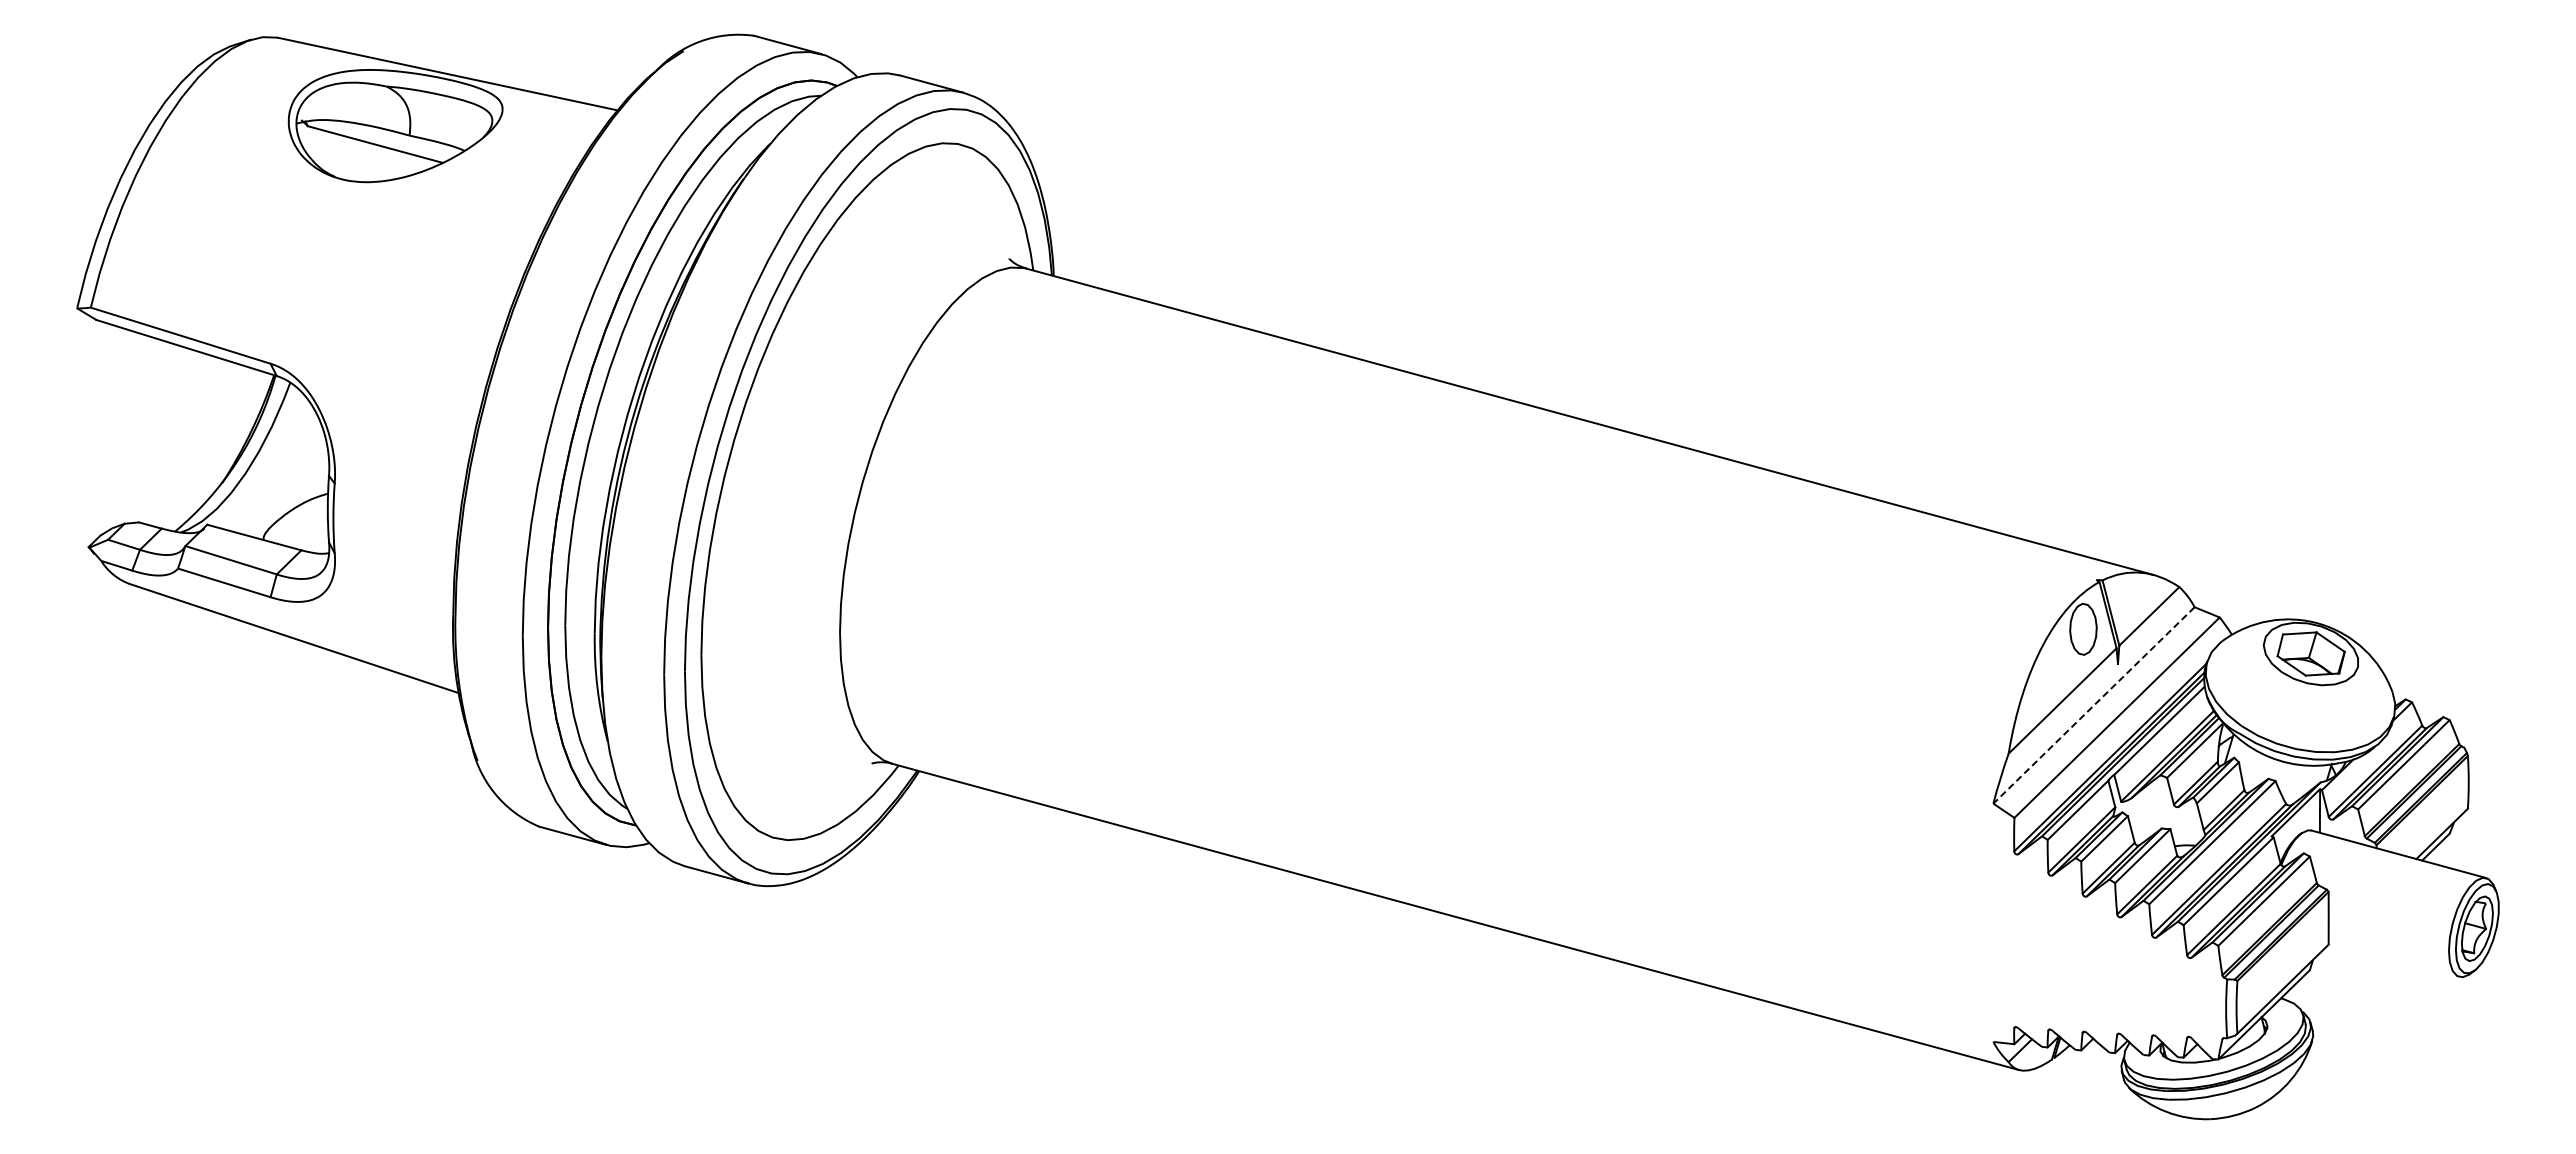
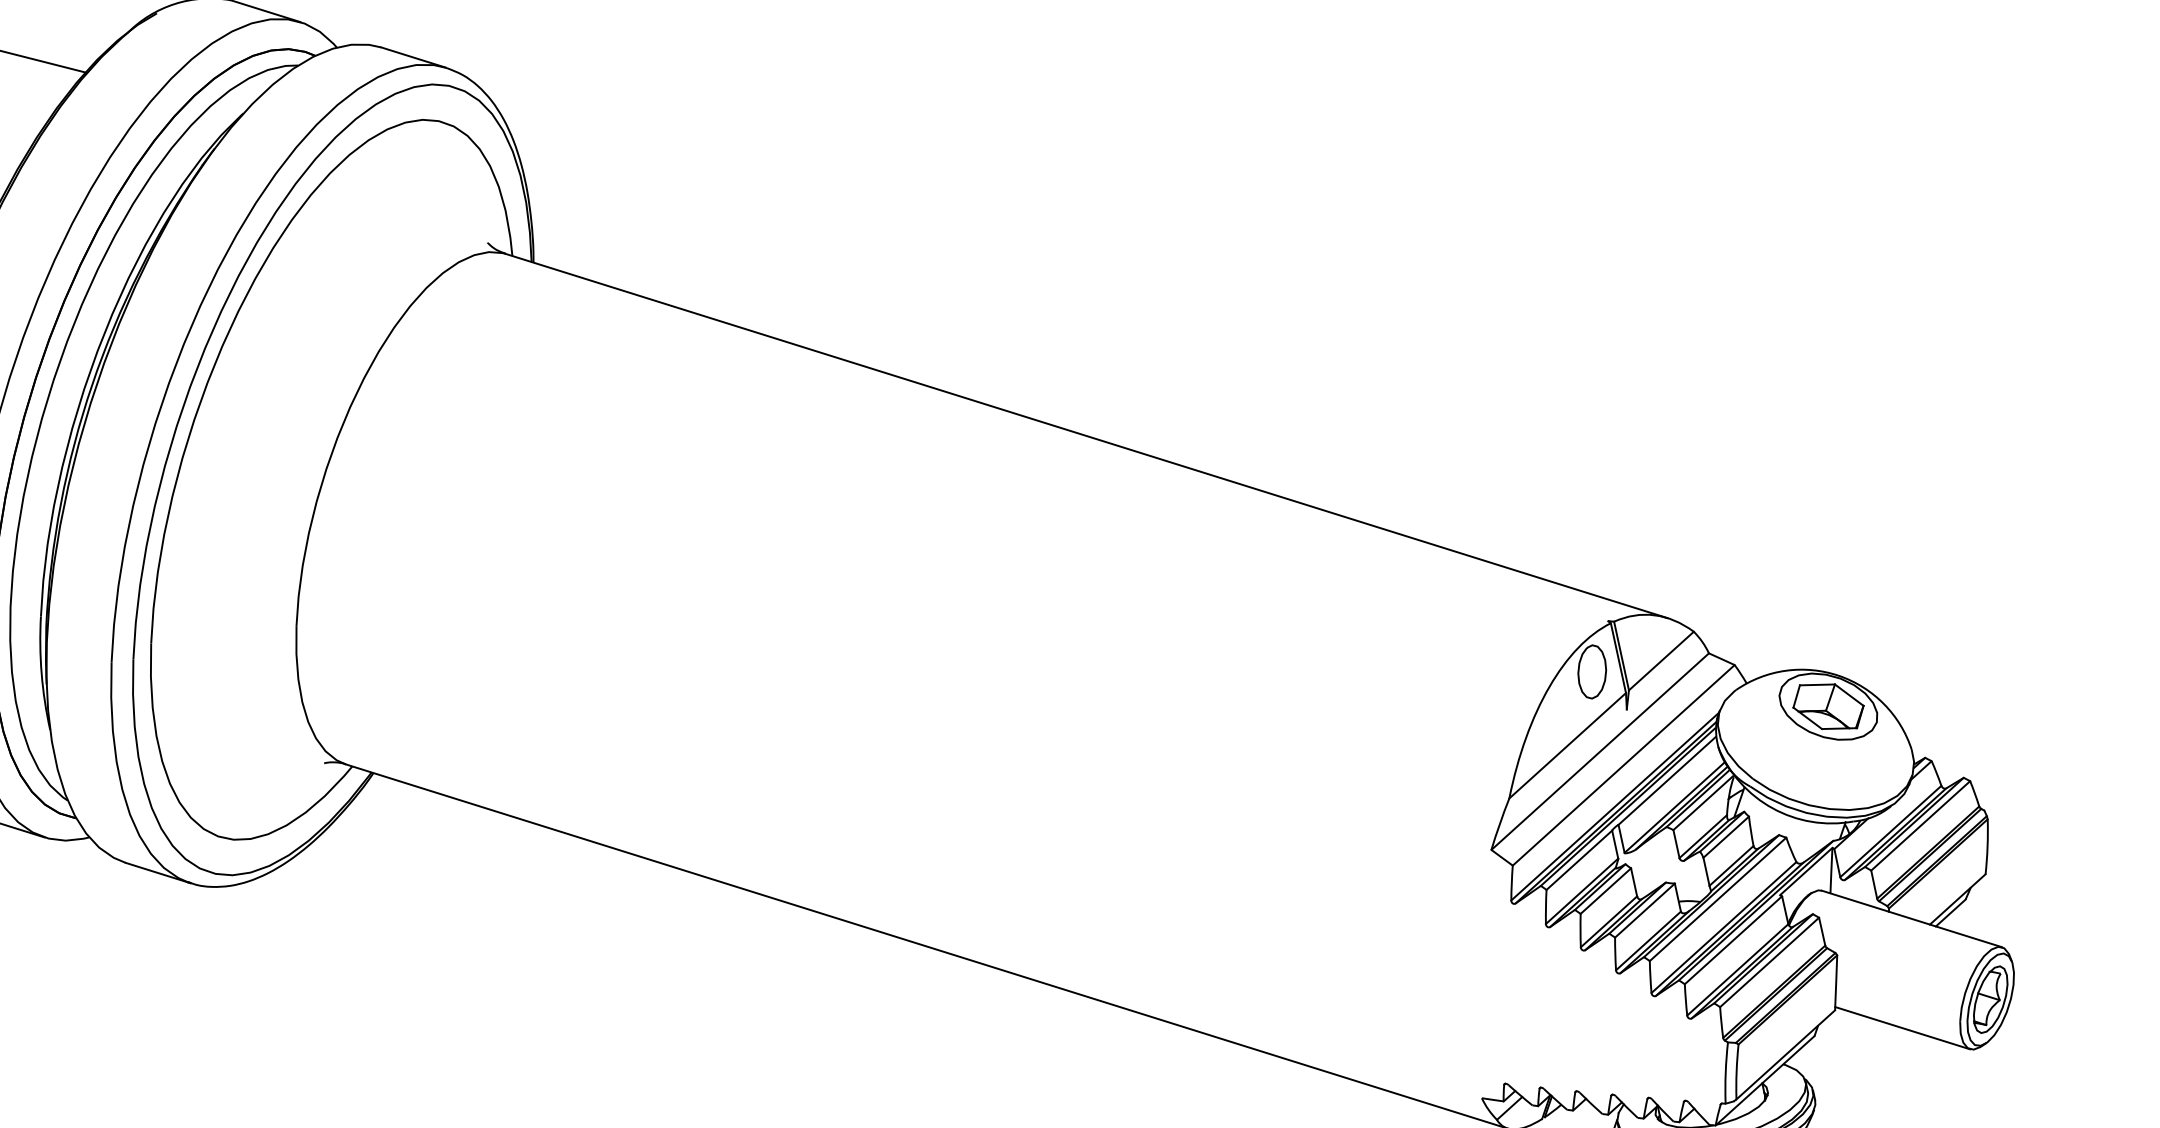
line: (2094, 705) -> (1600, 751), dashed -> solid
line: (2393, 959) -> (1902, 1028), added

